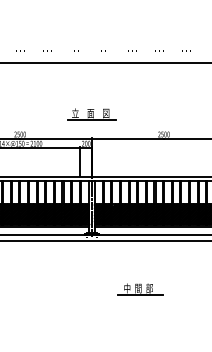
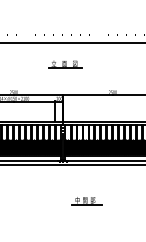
part: (92, 114) -> (65, 64), moved
part: (140, 290) -> (86, 201), moved

